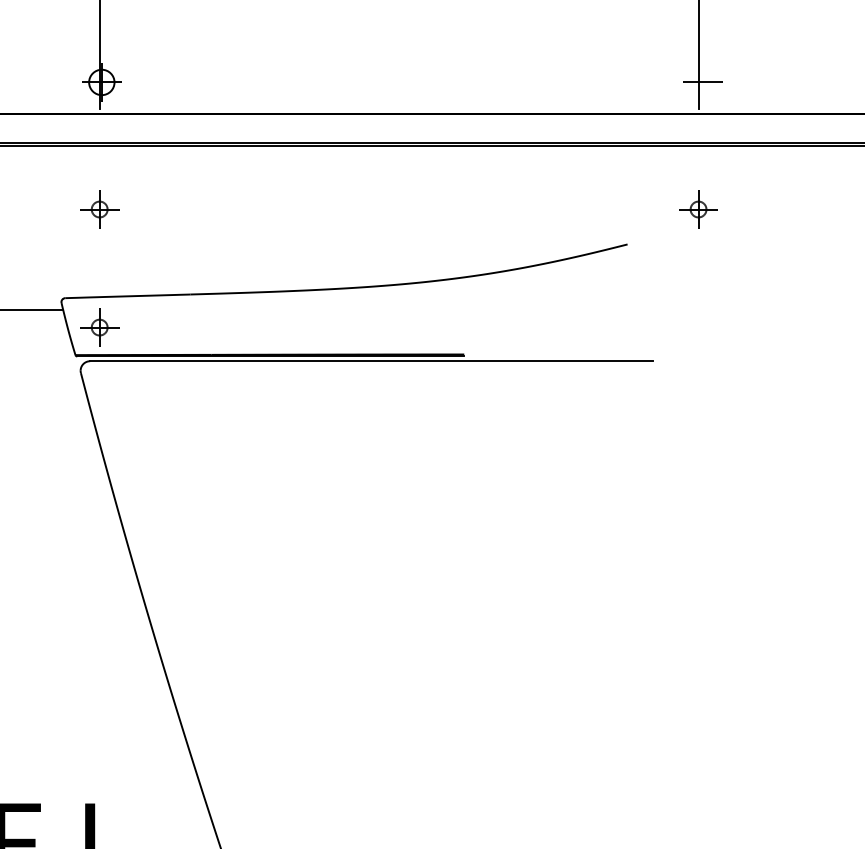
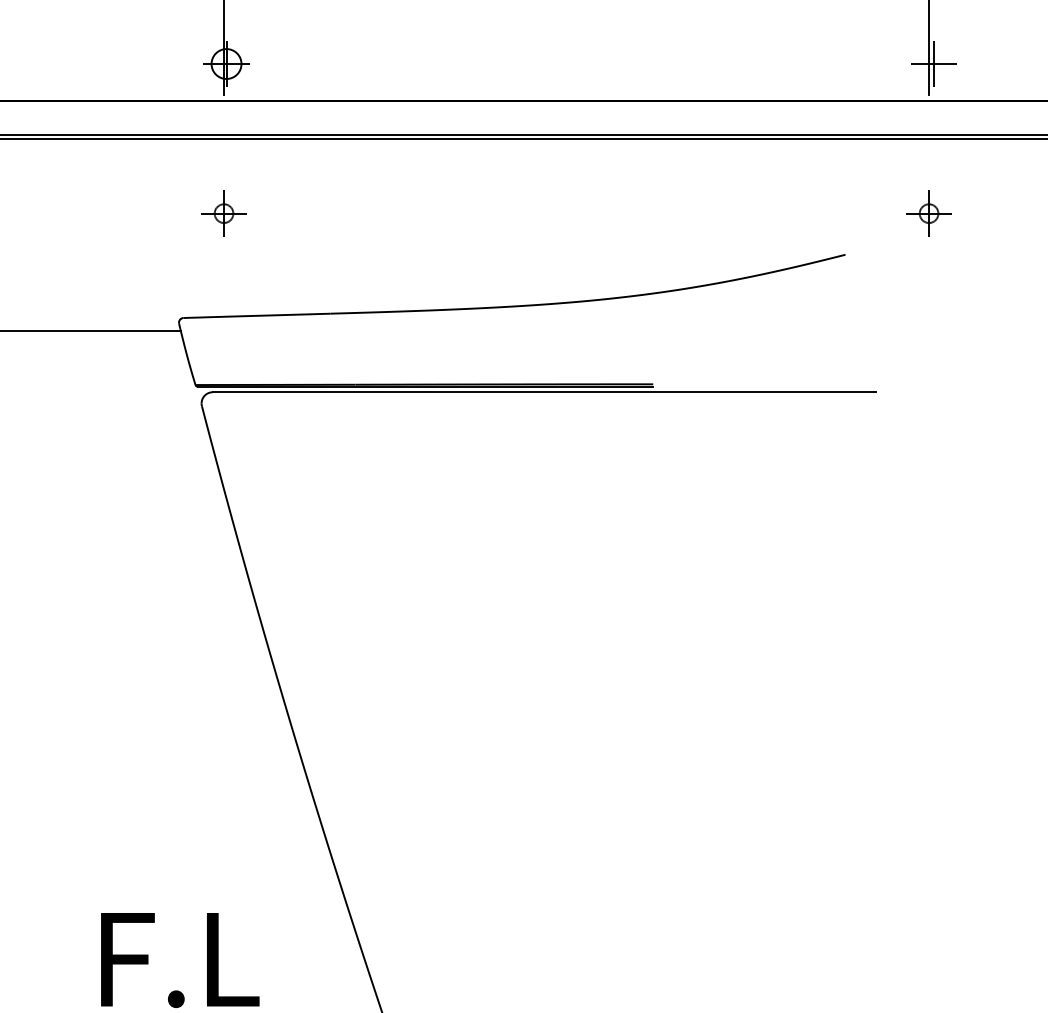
line: (703, 81) -> (934, 63), added
part: (99, 327) -> (223, 352), removed

